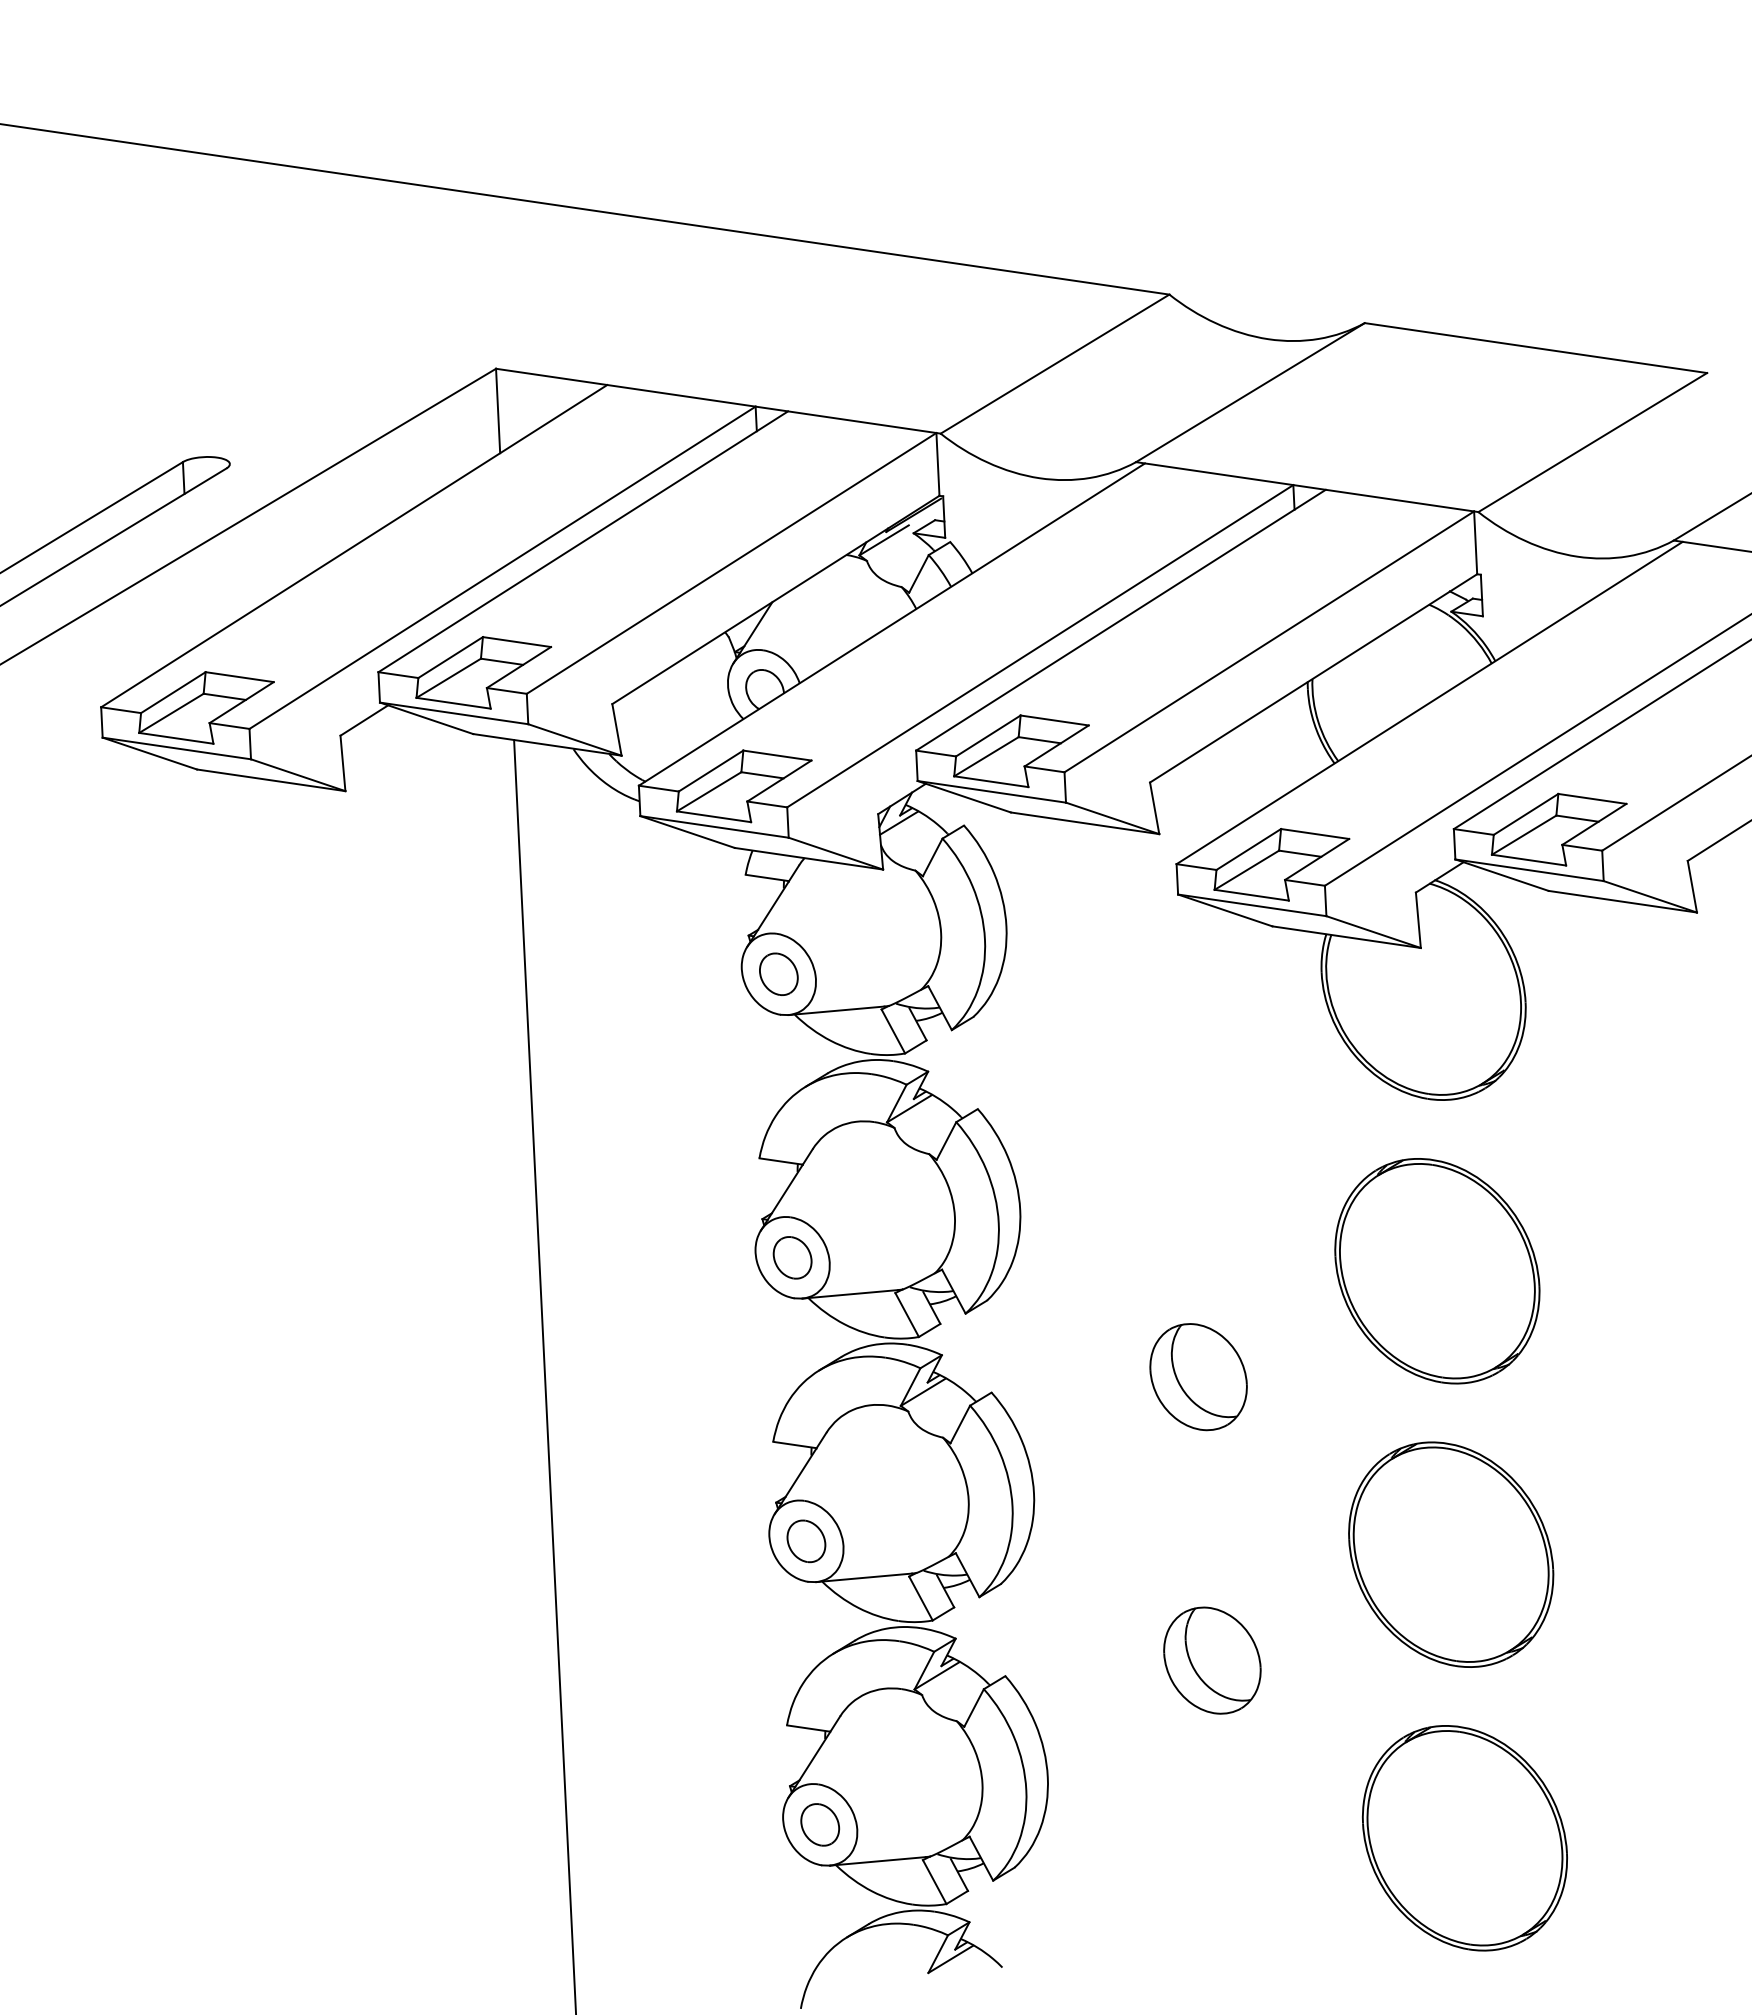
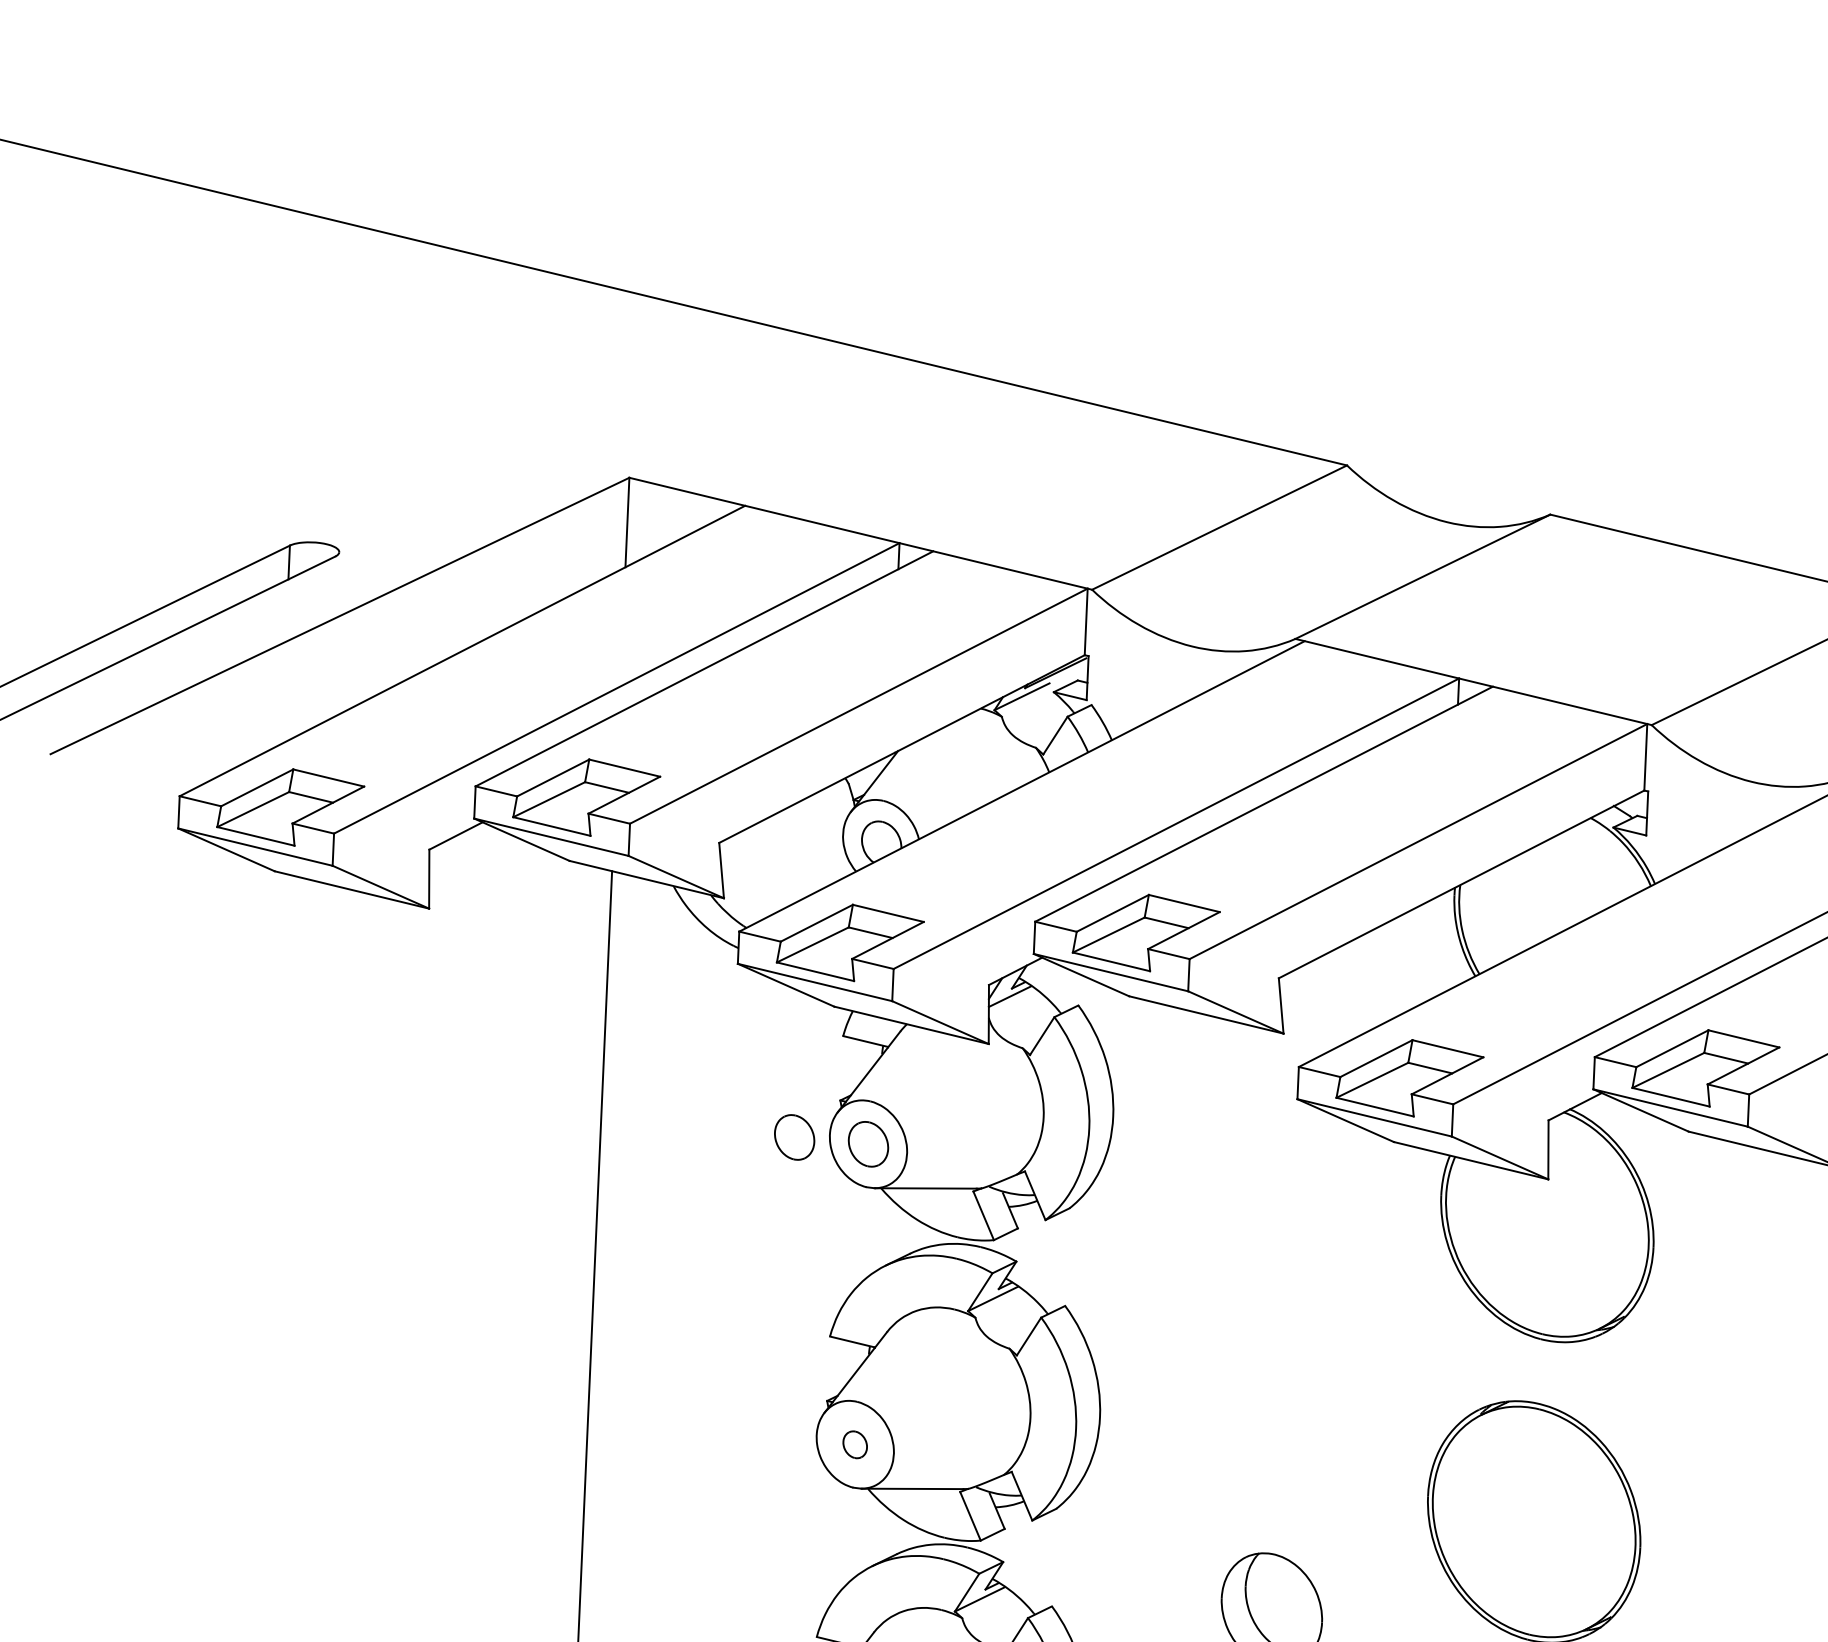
part: (708, 973) -> (794, 1136), added
part: (792, 1257) -> (855, 1444), size x0.6

